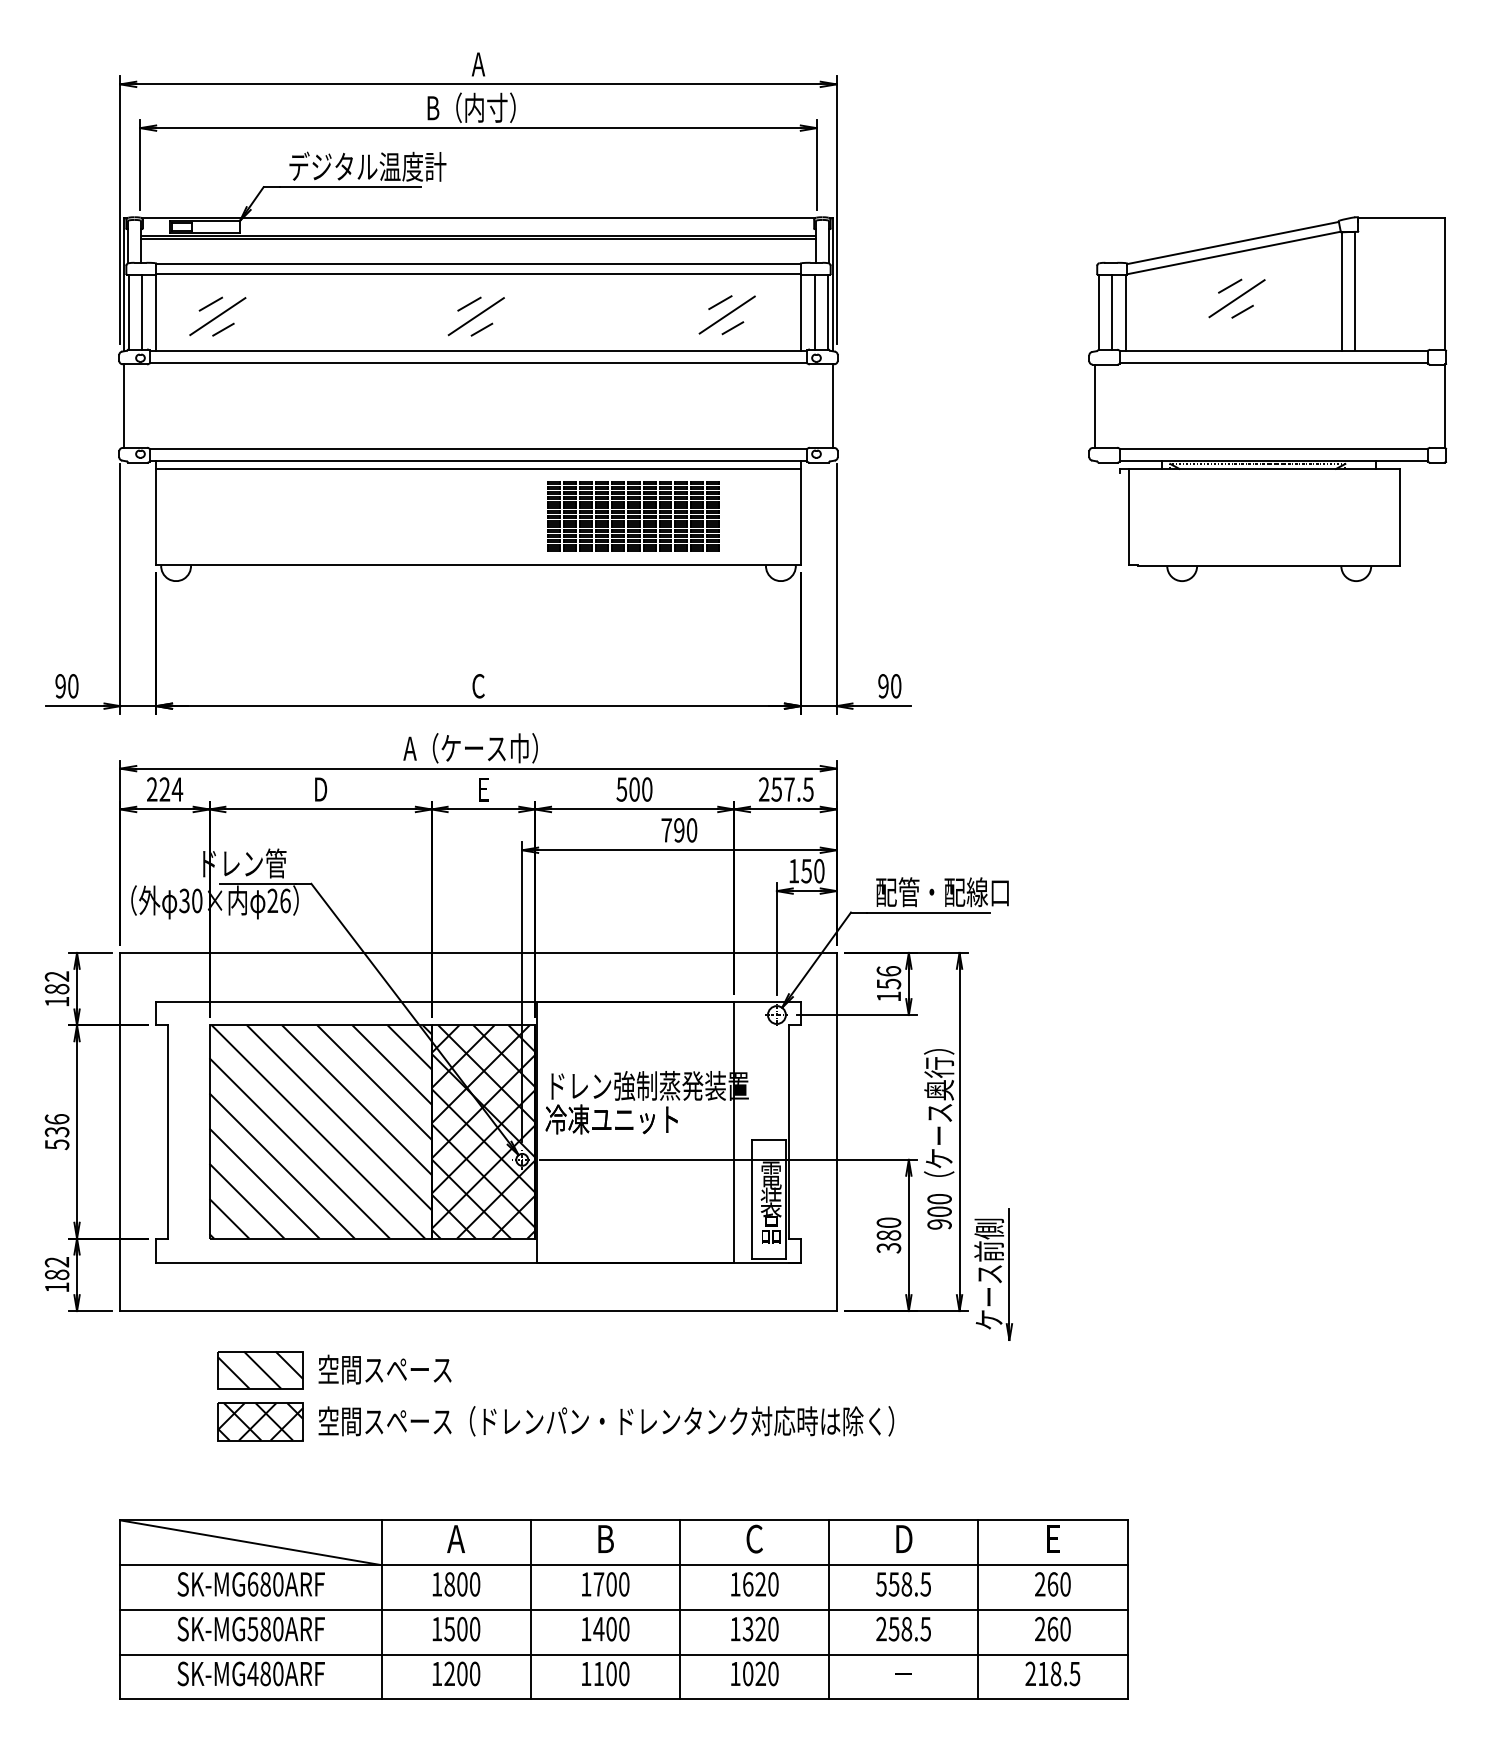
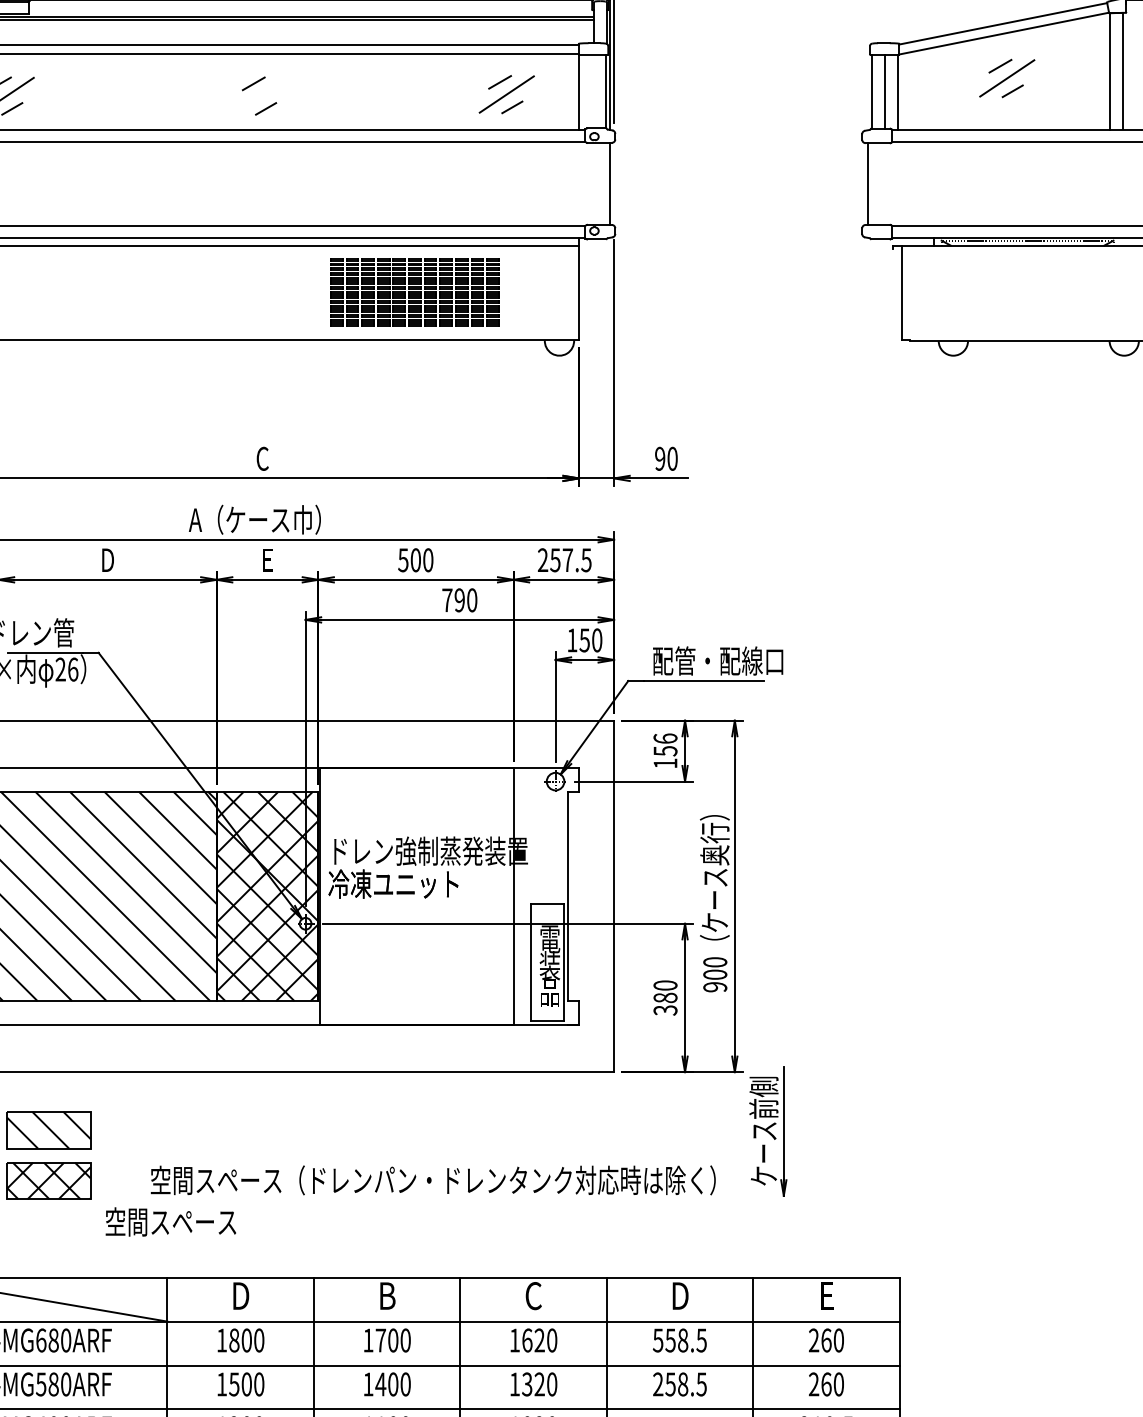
line: (814, 311) -> (592, 91), removed
line: (475, 316) -> (259, 95), removed
part: (993, 1274) -> (768, 1131), moved
text: (384, 1369) -> (170, 1221), moved
text: (606, 1421) -> (433, 1180), moved
text: (455, 1538) -> (240, 1295), A -> D

